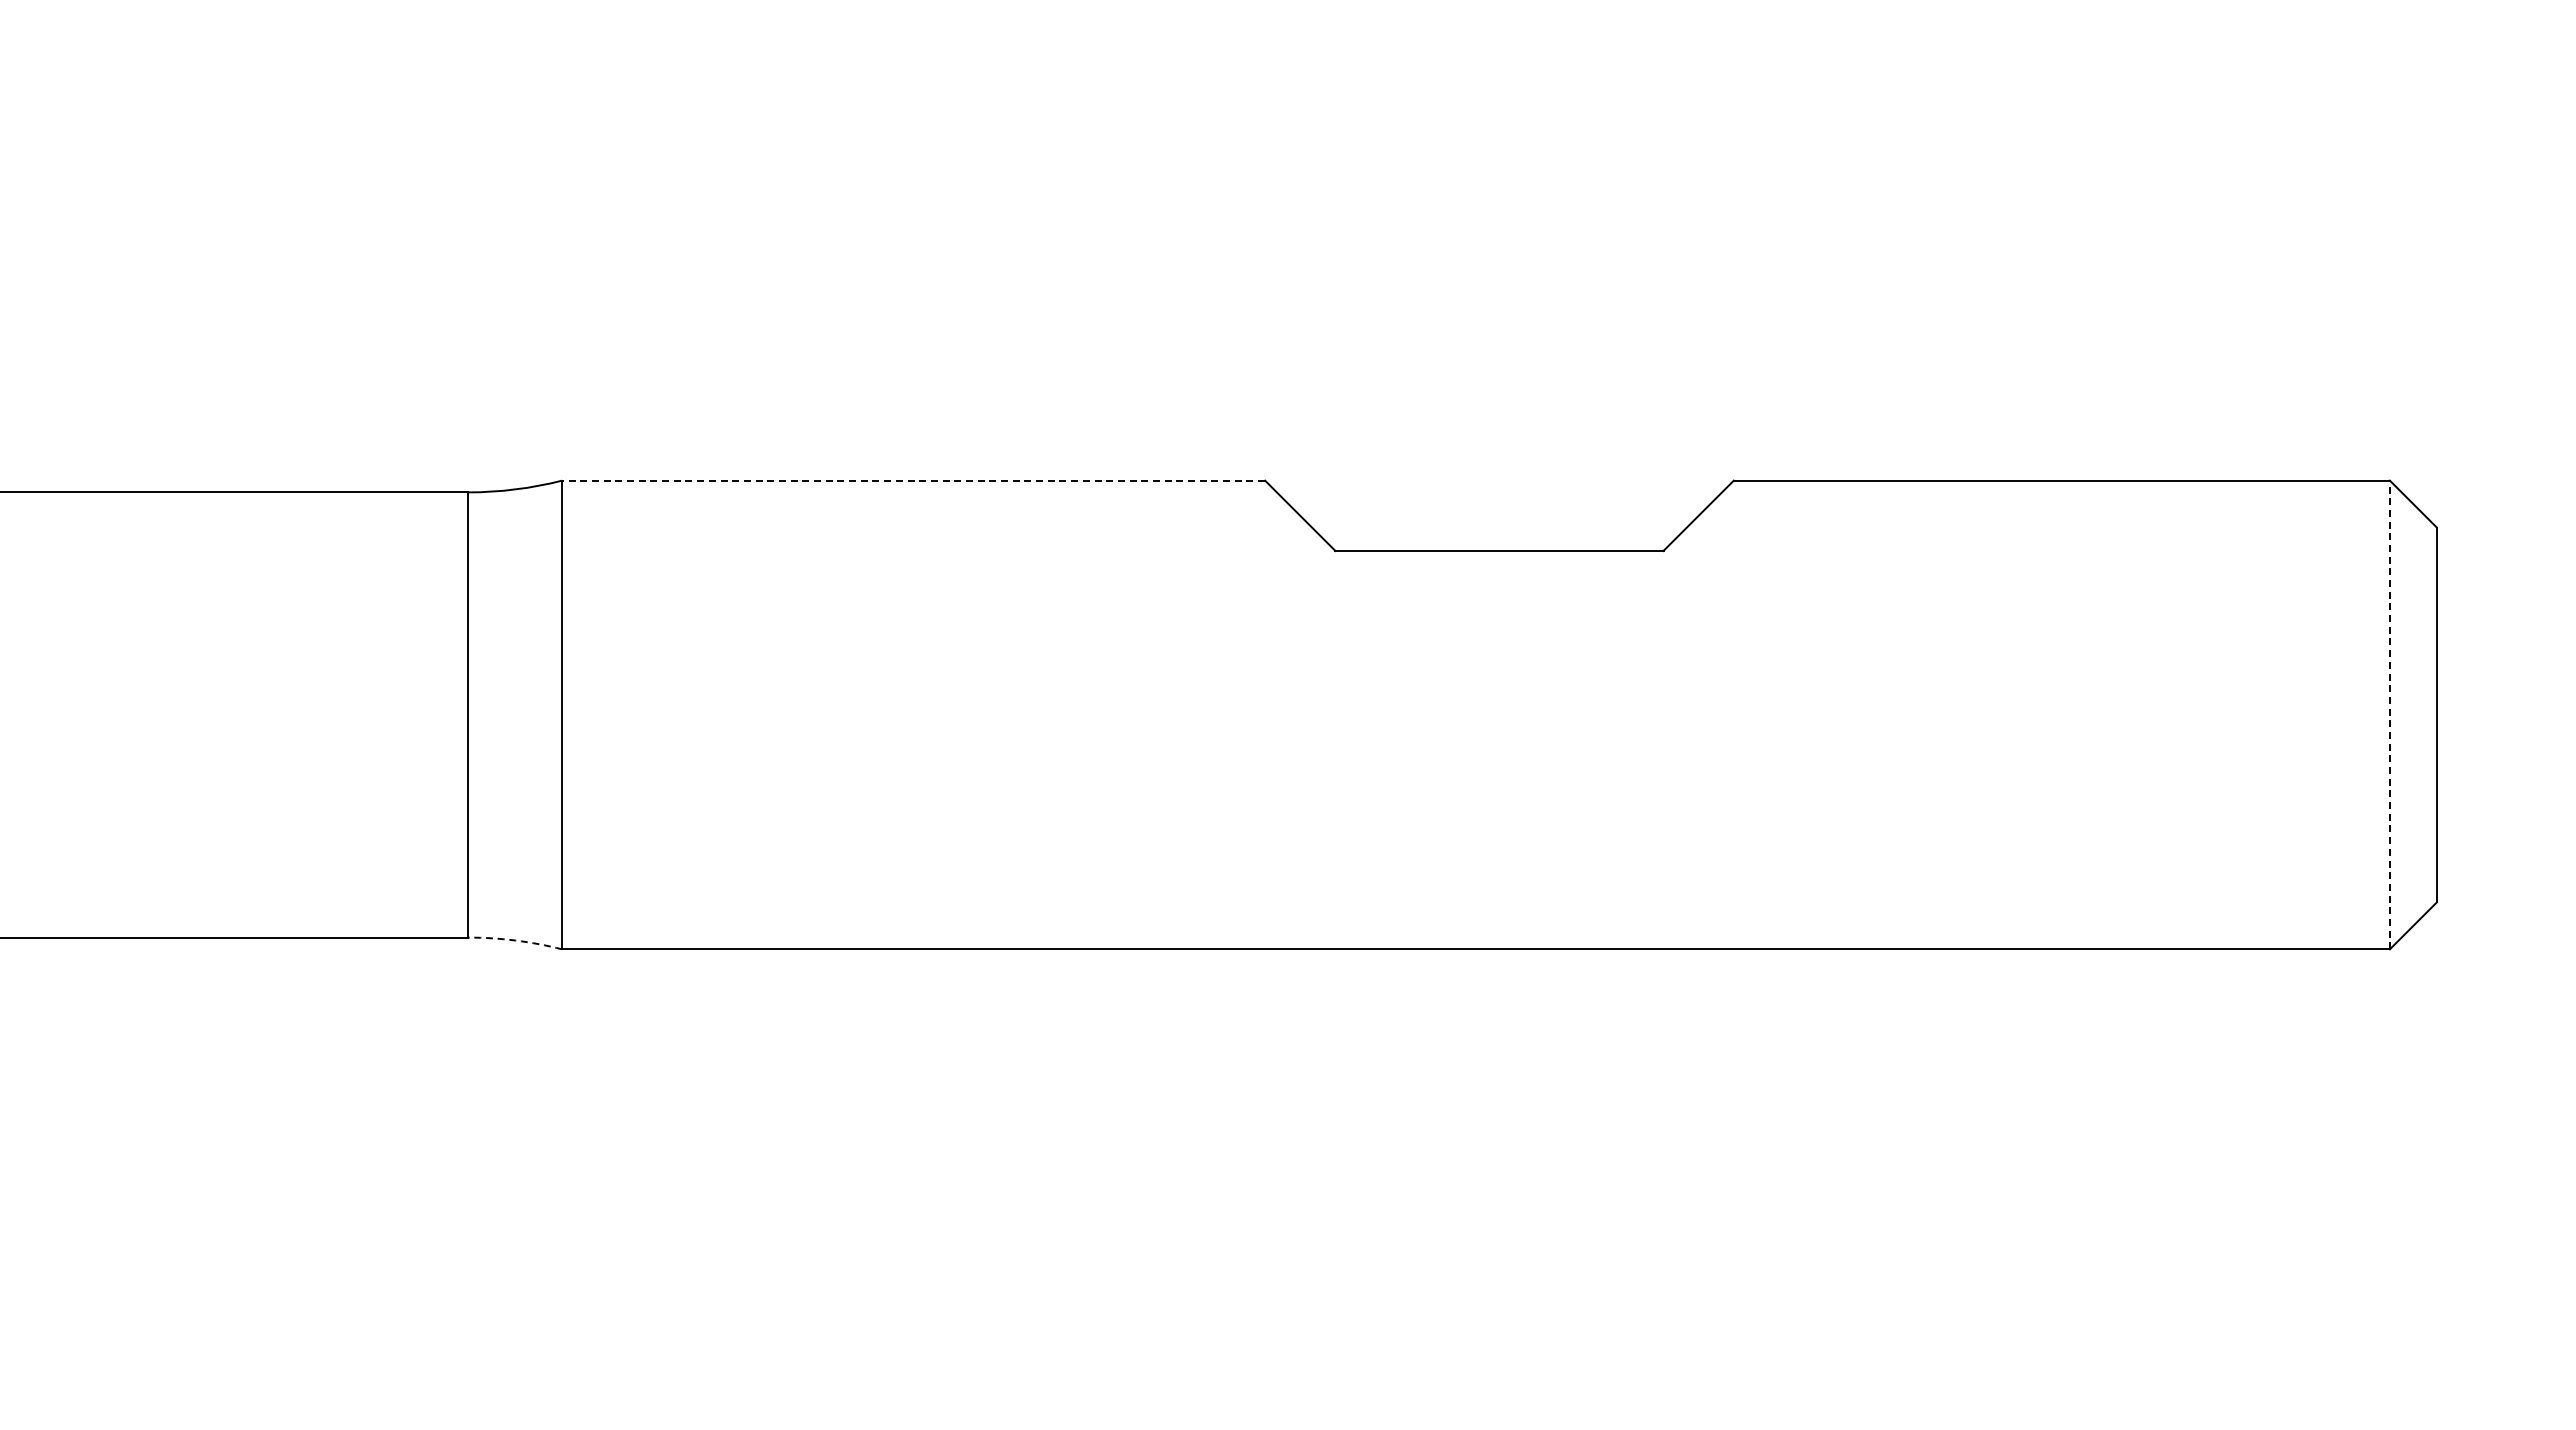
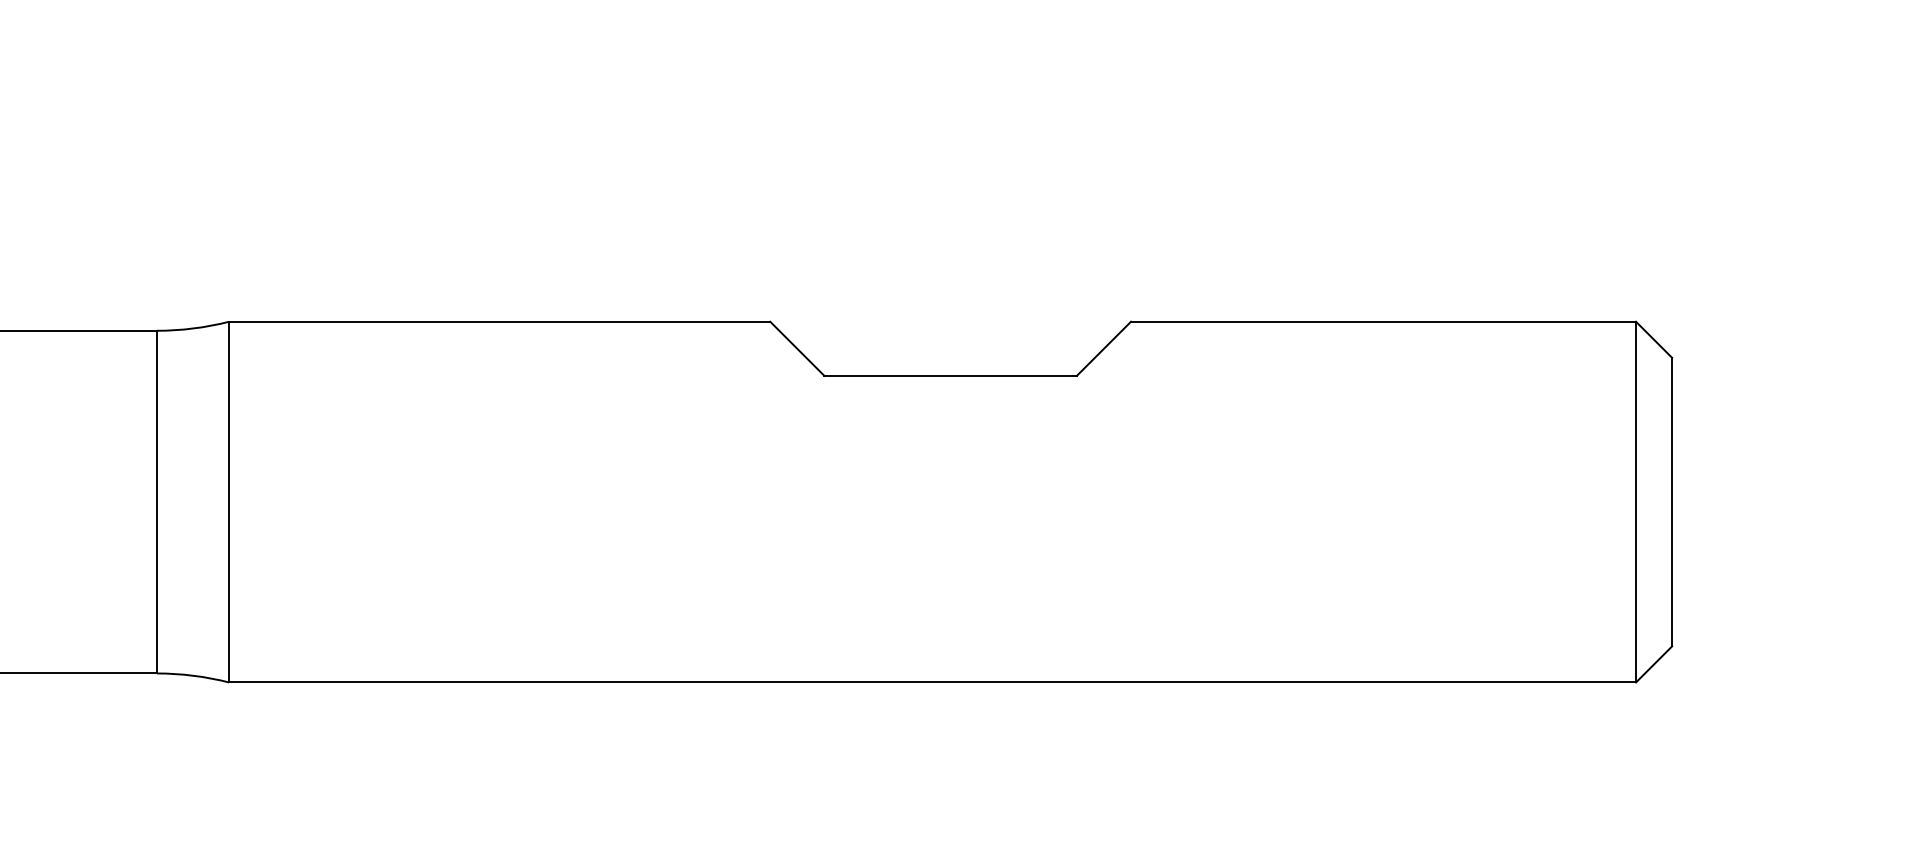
line: (913, 480) -> (499, 321), dashed -> solid
line: (2389, 714) -> (1635, 501), dashed -> solid
arc: (515, 940) -> (193, 675), dashed -> solid

